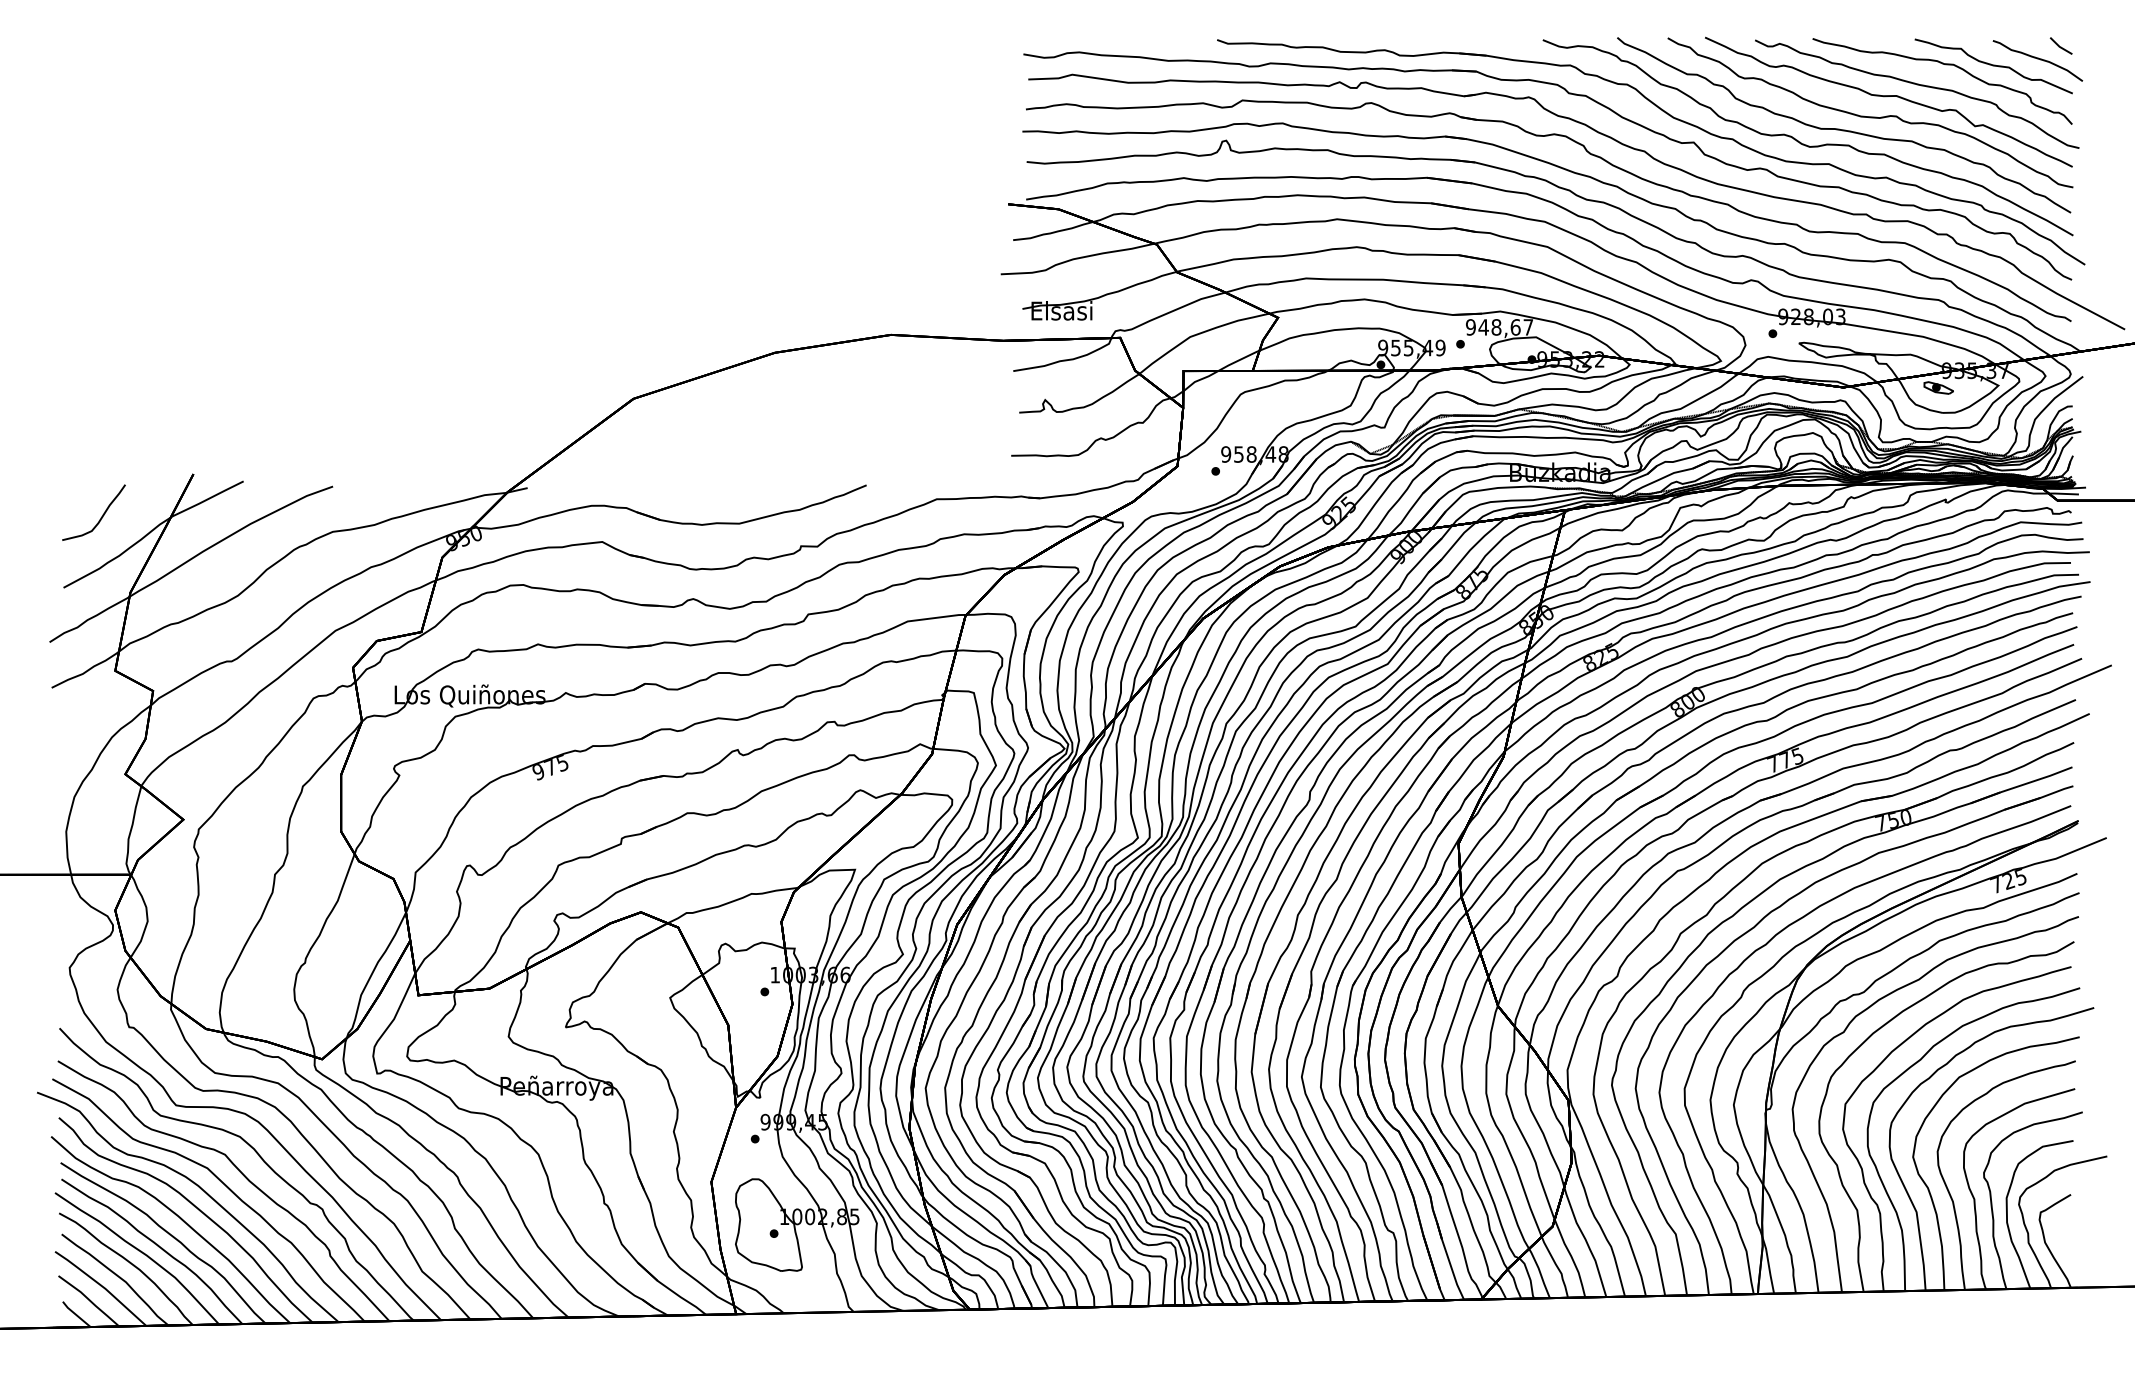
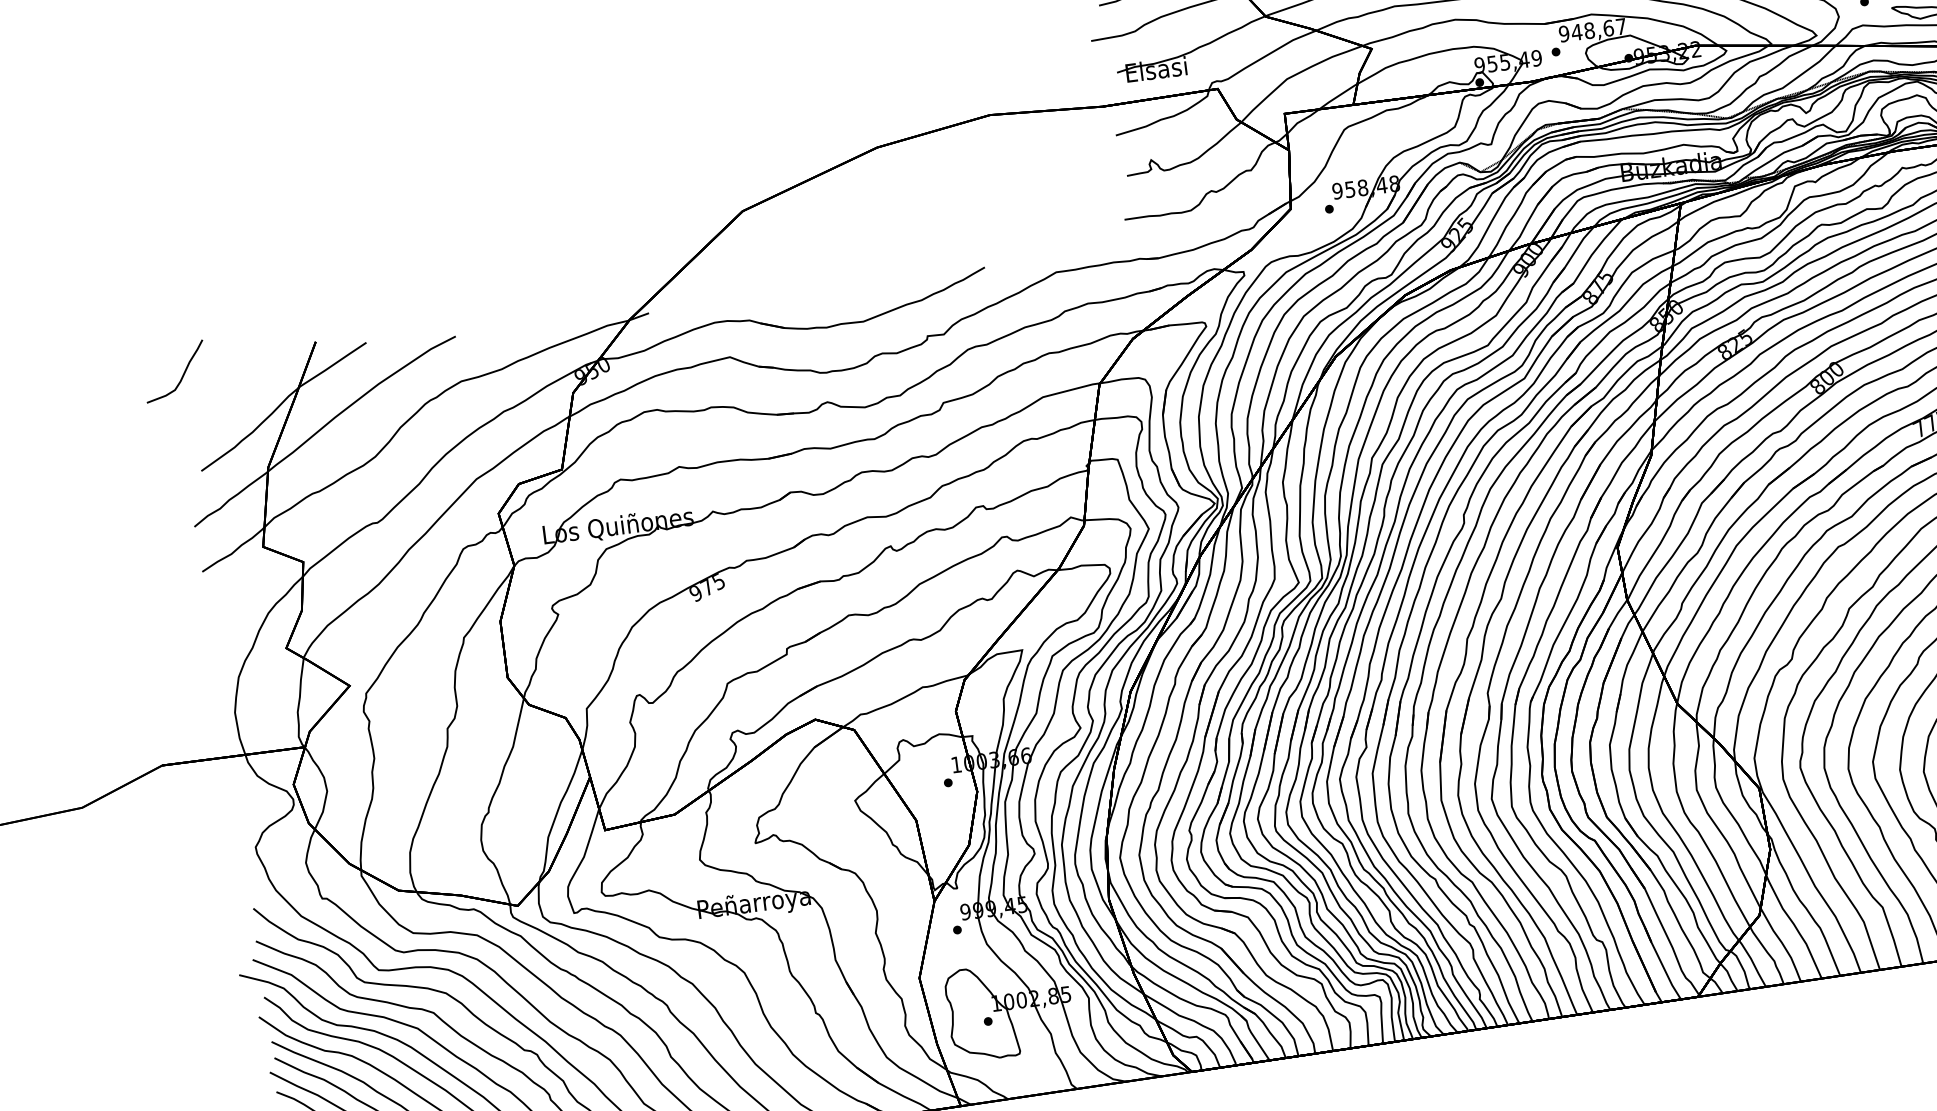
curve: (100, 517) -> (181, 375), moved

